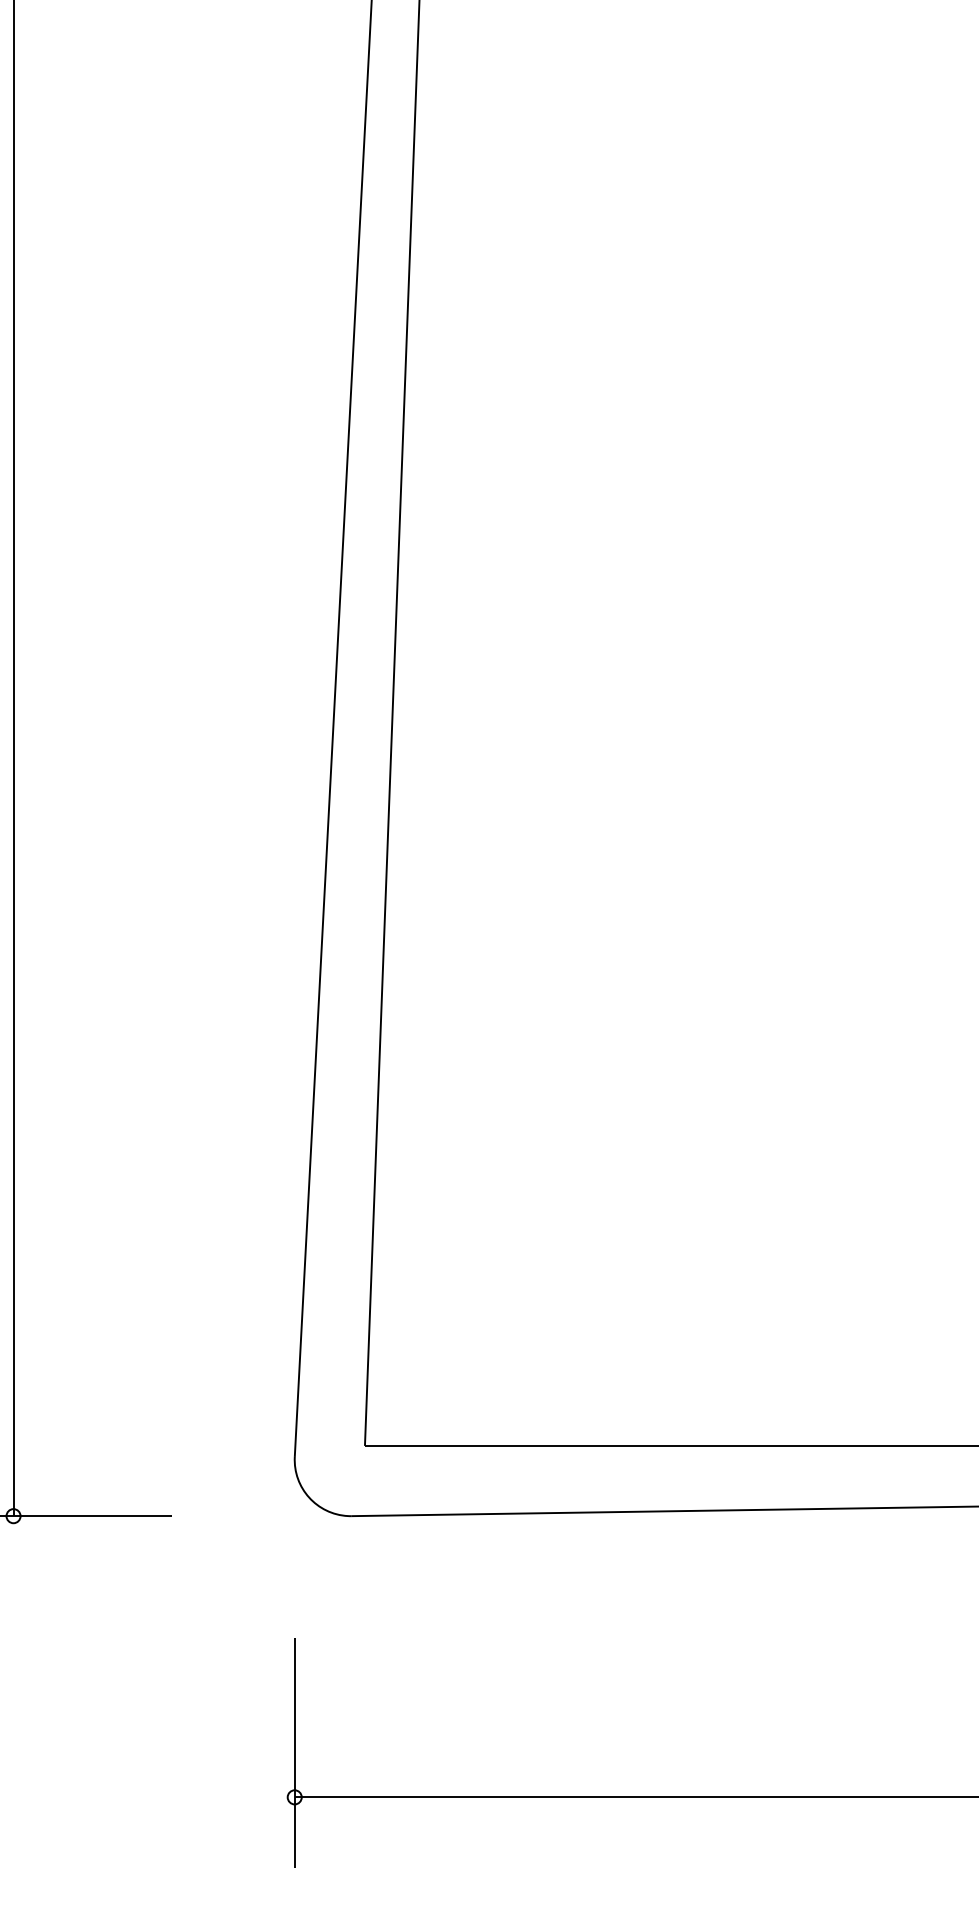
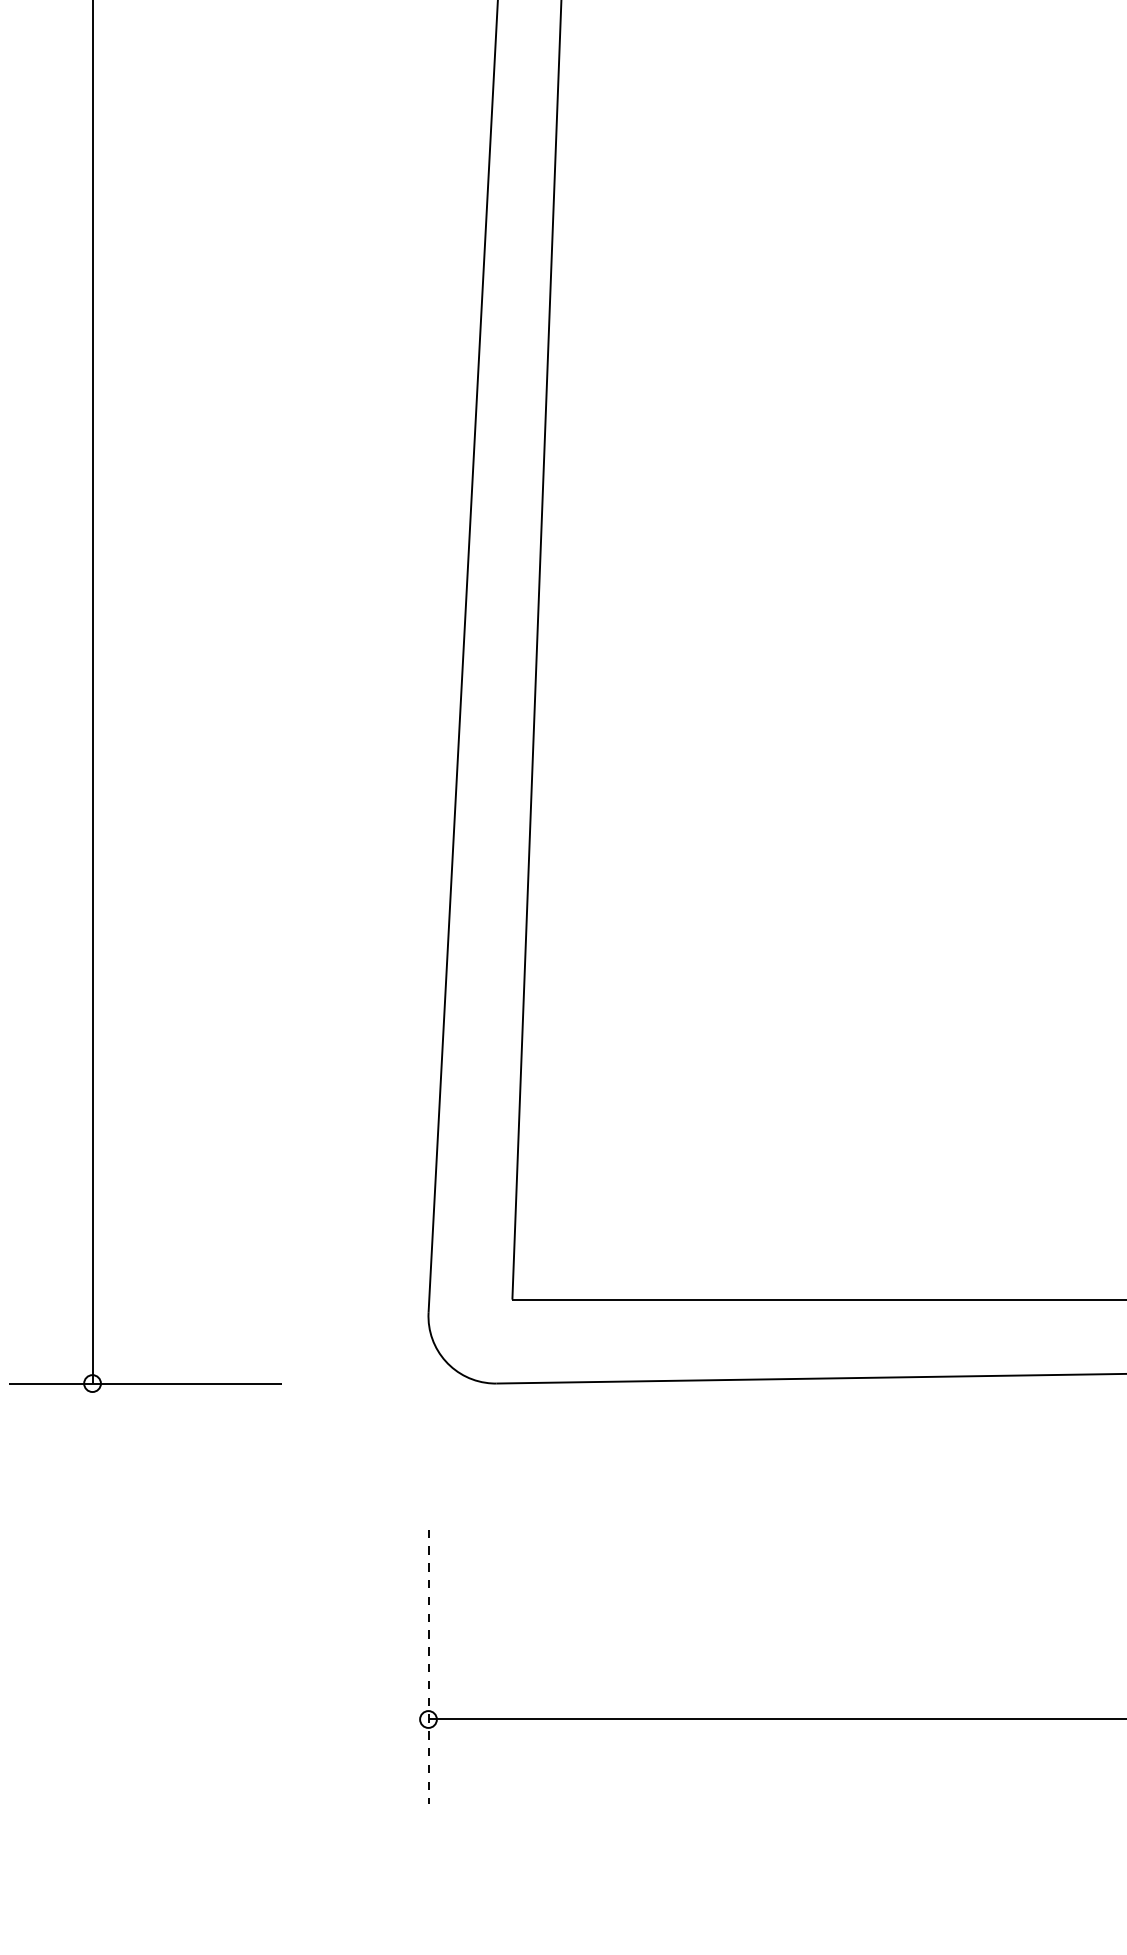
line: (294, 1753) -> (428, 1667), solid -> dashed

